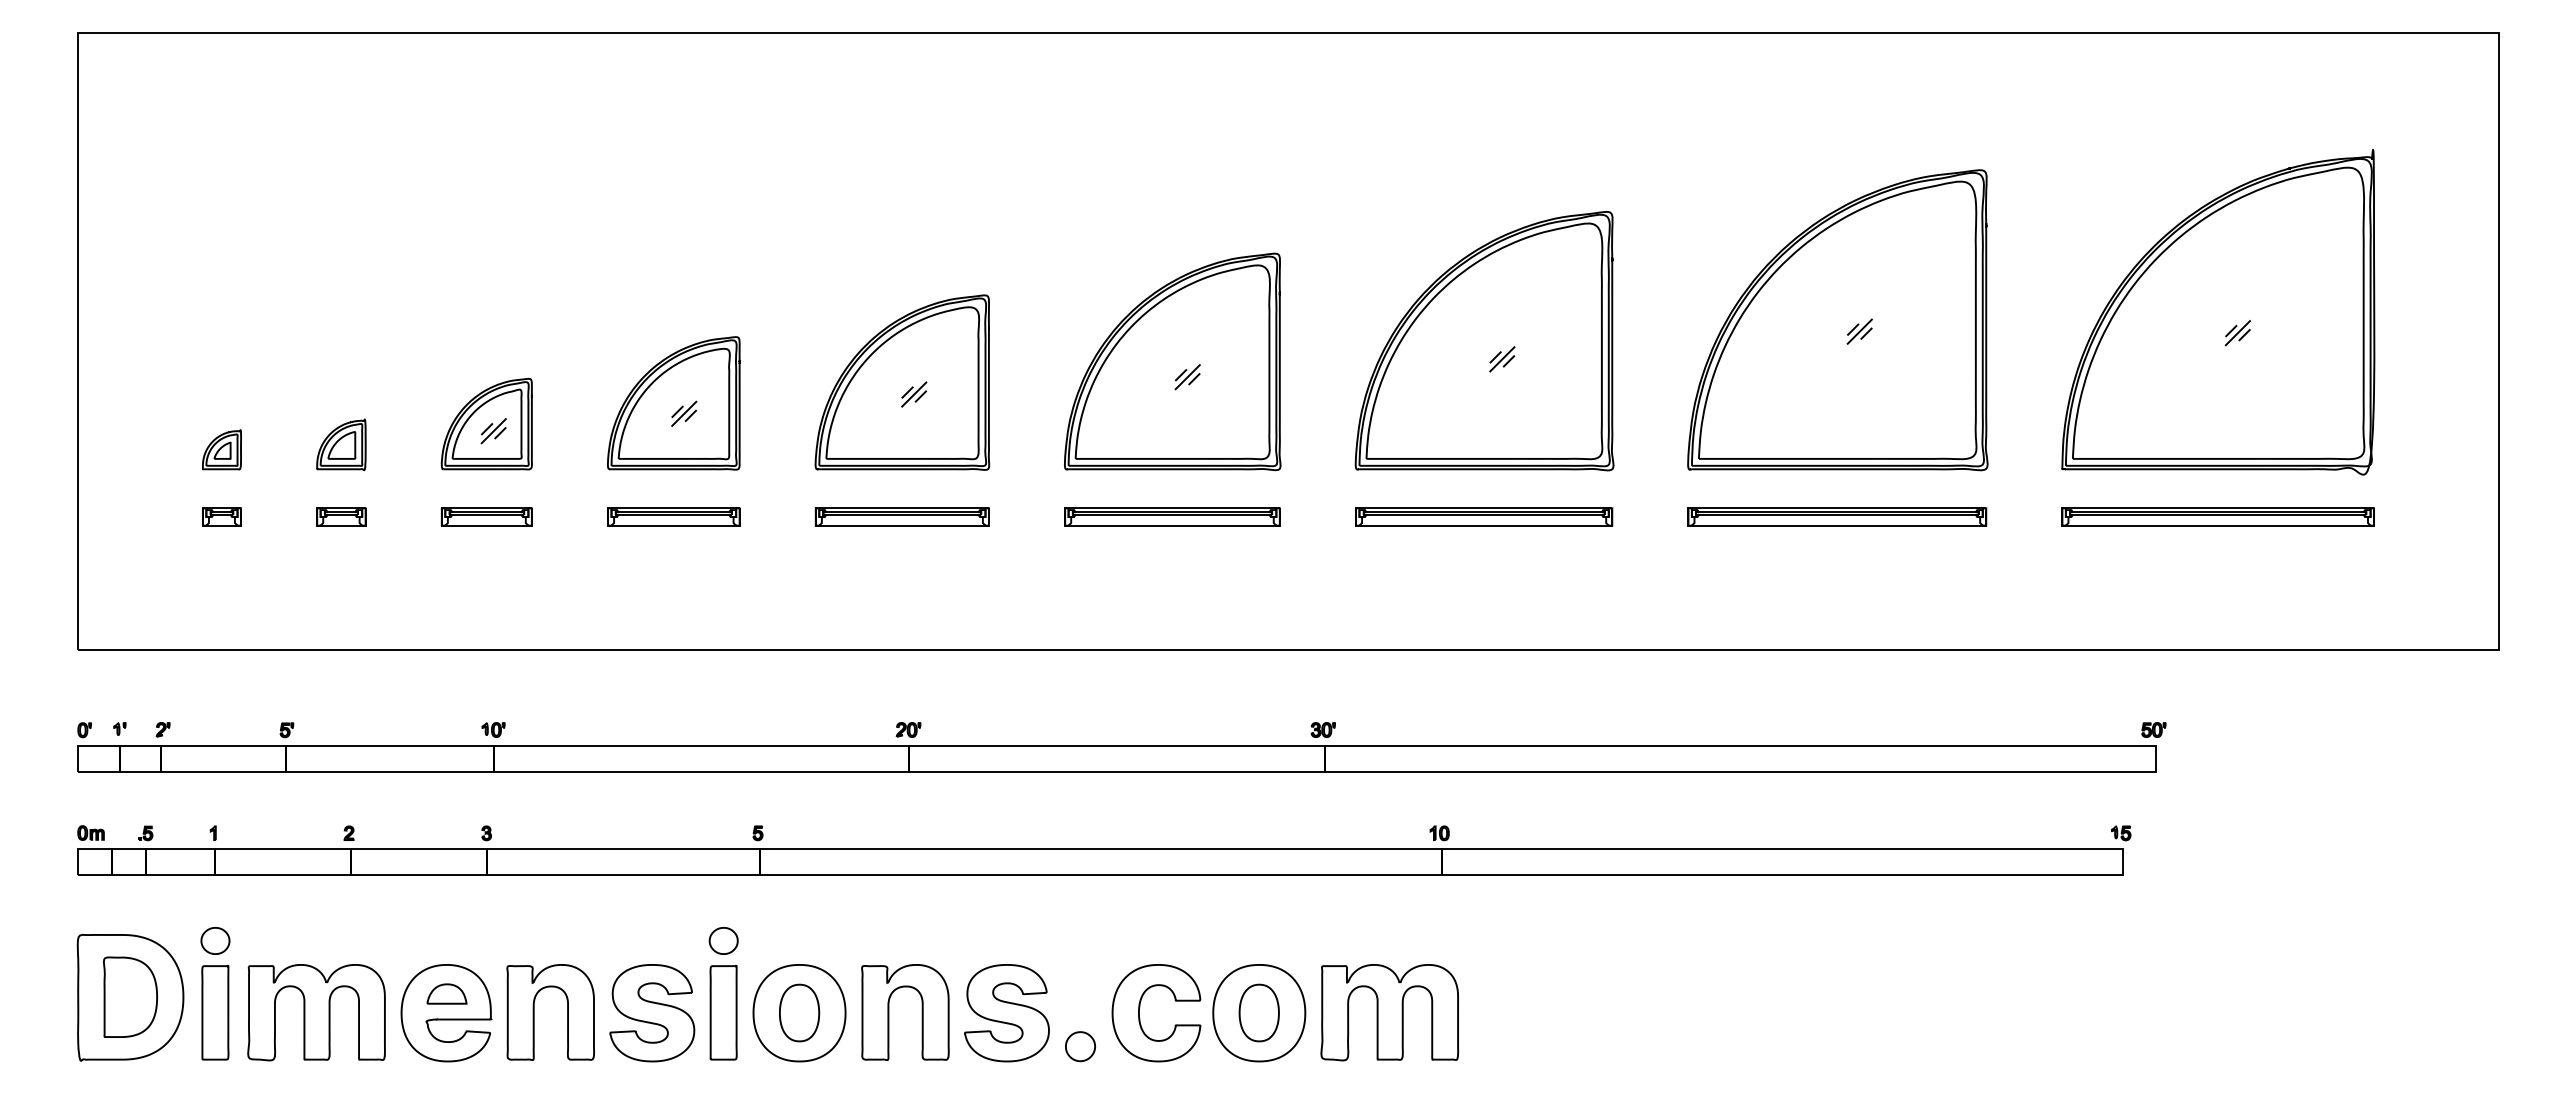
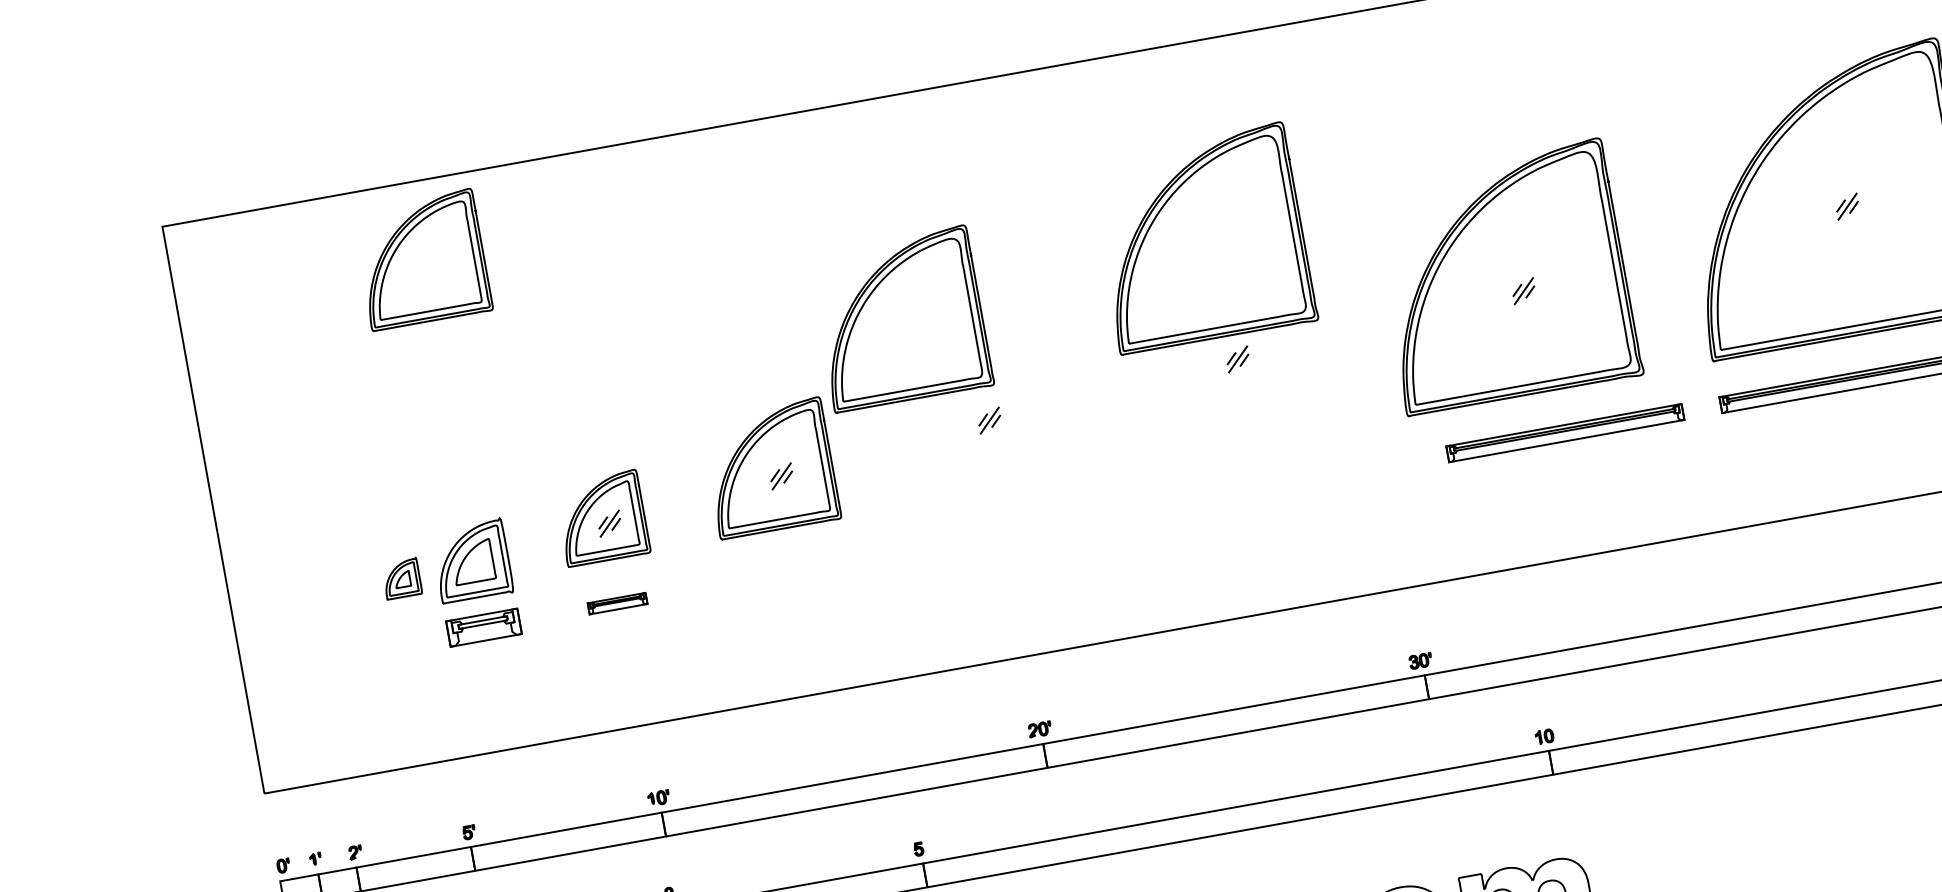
part: (345, 117) -> (421, 260), added
part: (1172, 361) -> (1201, 238), moved
part: (902, 382) -> (900, 319), moved
part: (341, 444) -> (472, 561), size x1.6
part: (221, 449) -> (401, 578), moved
part: (221, 516) -> (373, 647), removed
part: (341, 516) -> (484, 627), size x1.6
part: (486, 516) -> (617, 603), size x0.7
part: (673, 516) -> (788, 572), removed
part: (901, 516) -> (998, 534), removed
part: (1172, 516) -> (1247, 489), removed
part: (1484, 516) -> (1565, 432), moved

